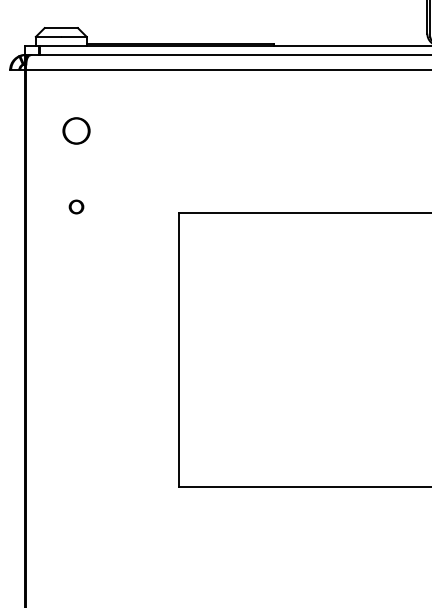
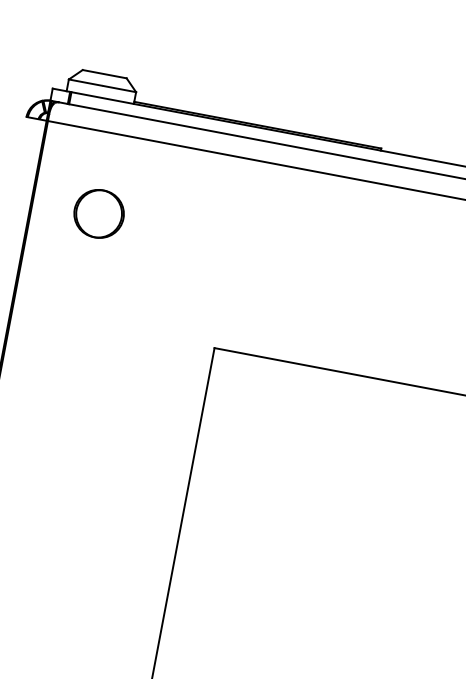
part: (76, 130) -> (99, 213), size x1.4
part: (76, 206) -> (80, 313), removed

